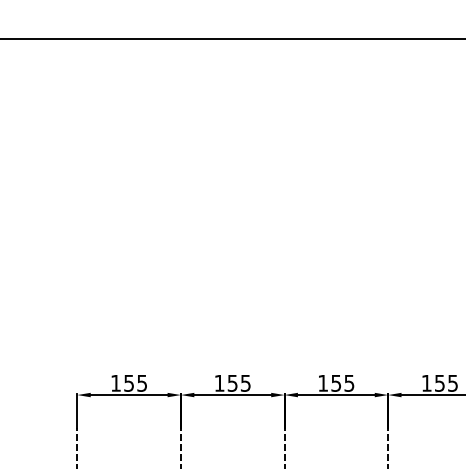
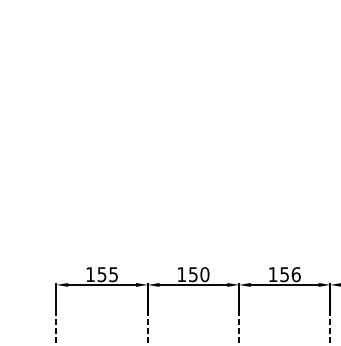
text: (245, 382) -> (204, 273), 155 -> 150
text: (349, 382) -> (296, 273), 155 -> 156

